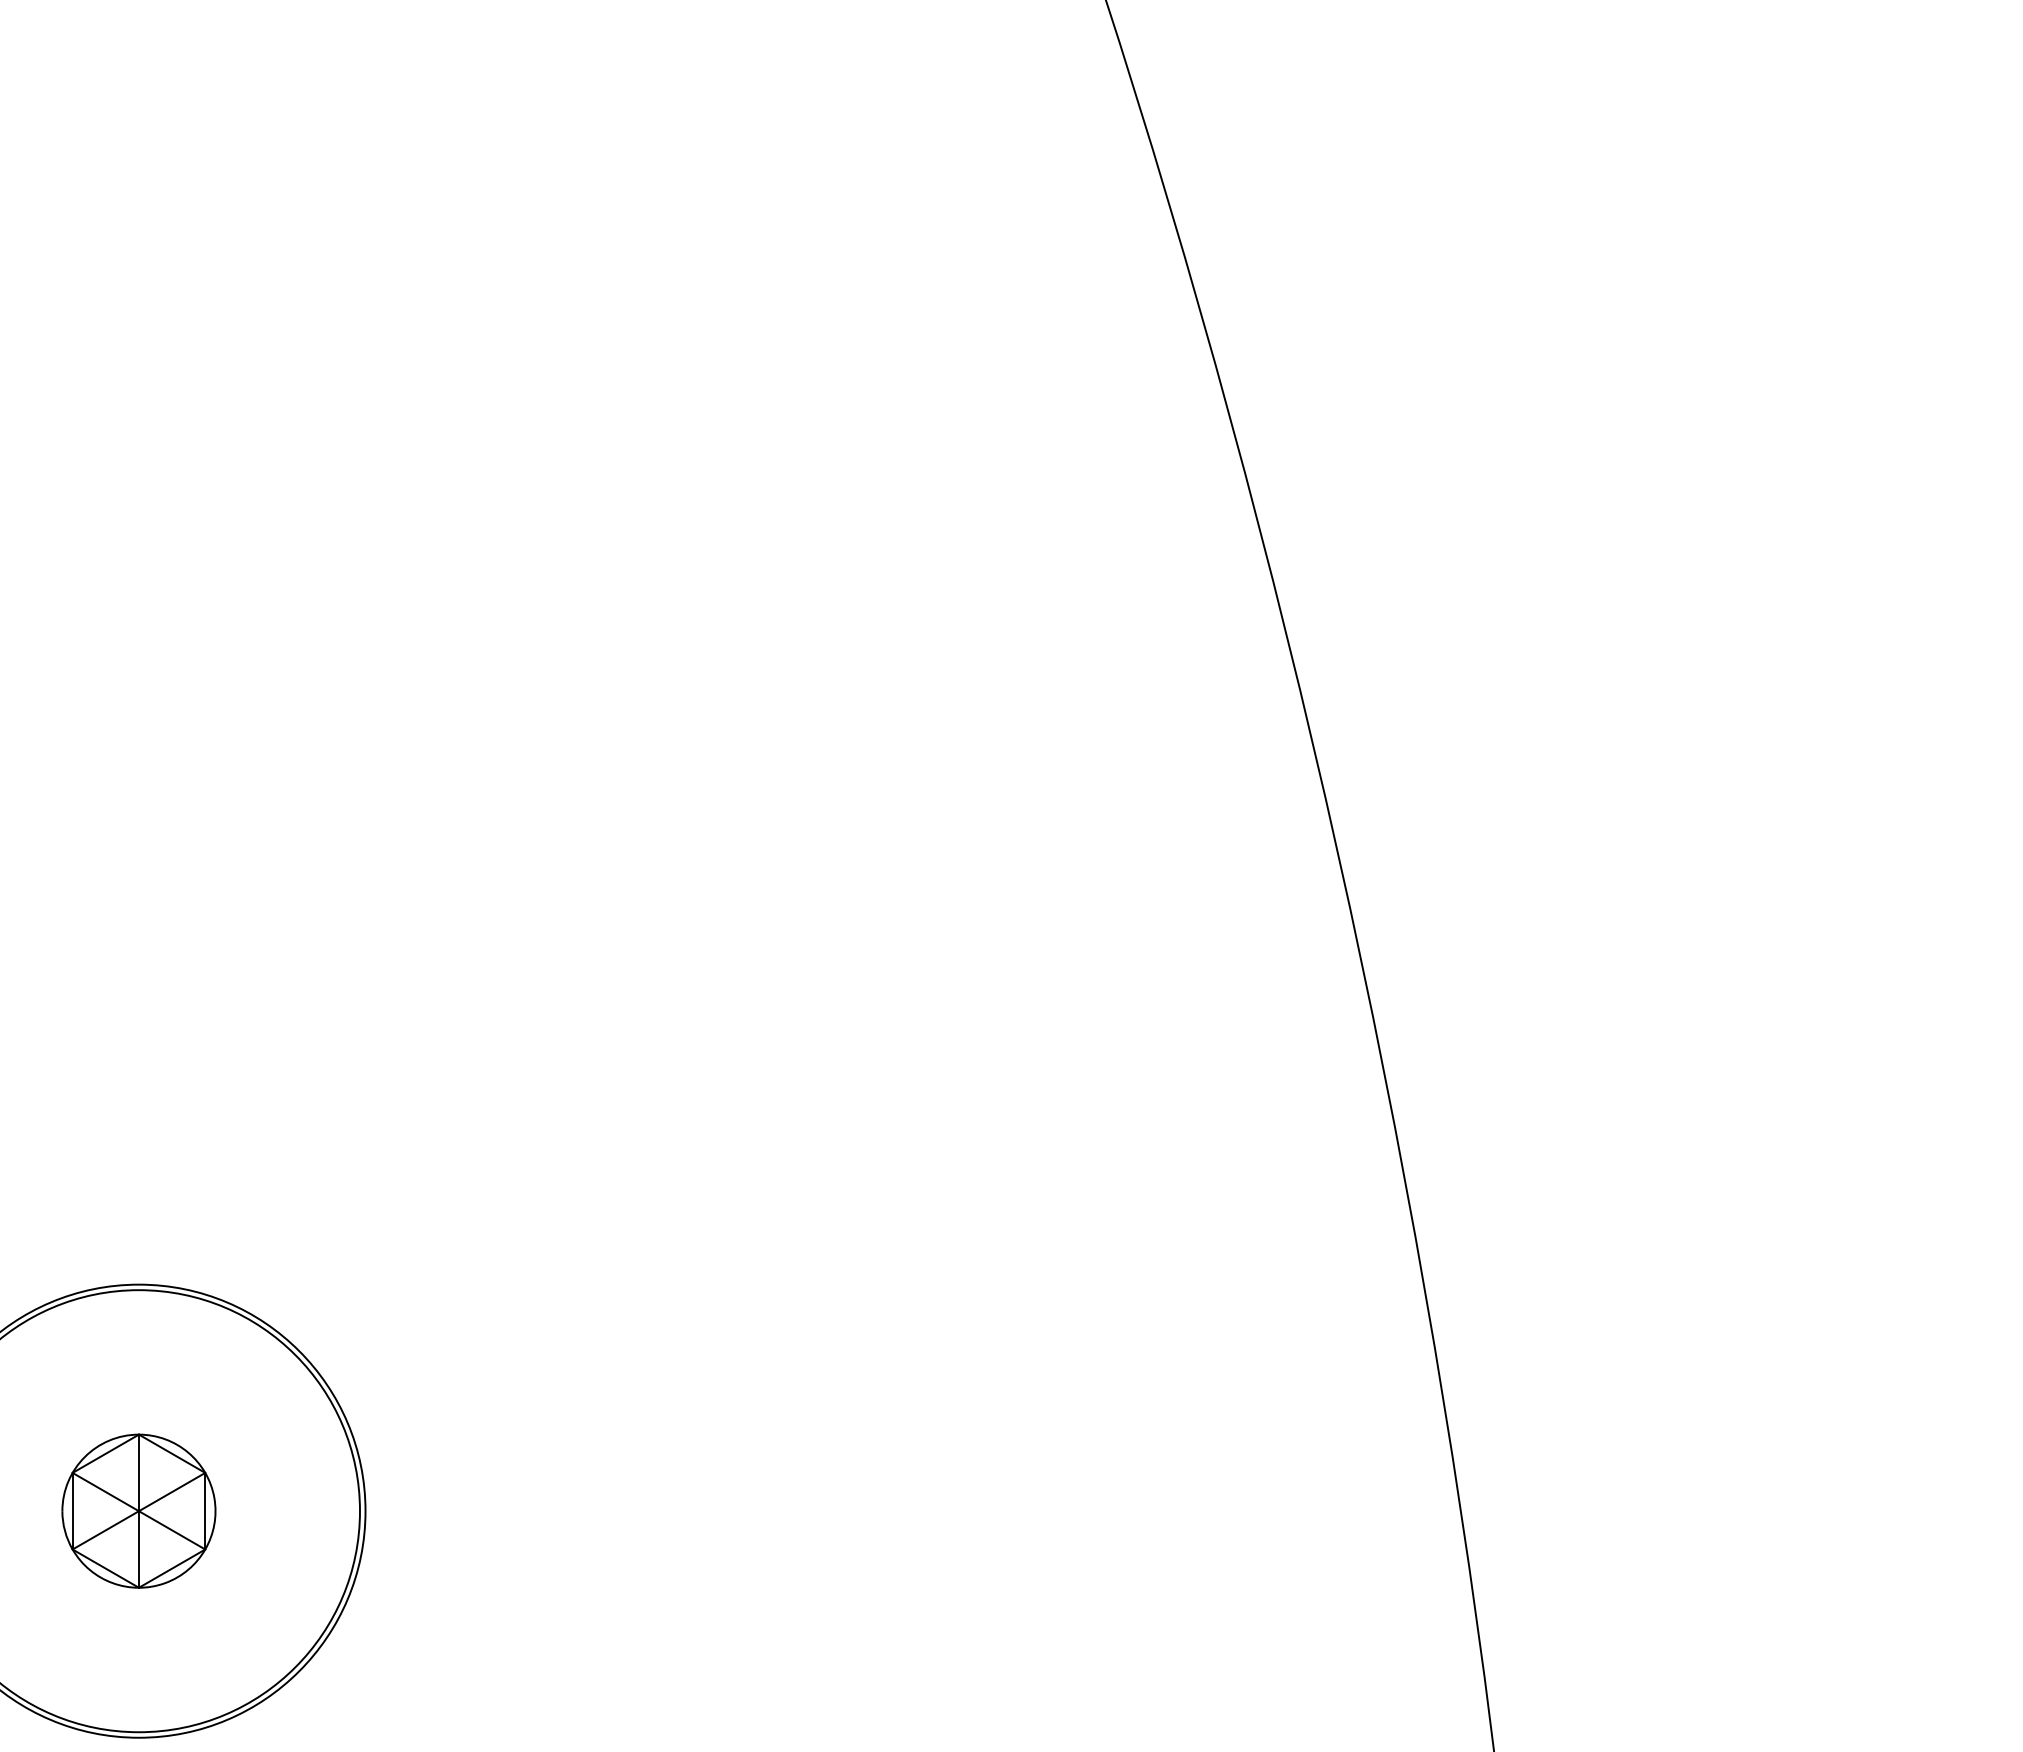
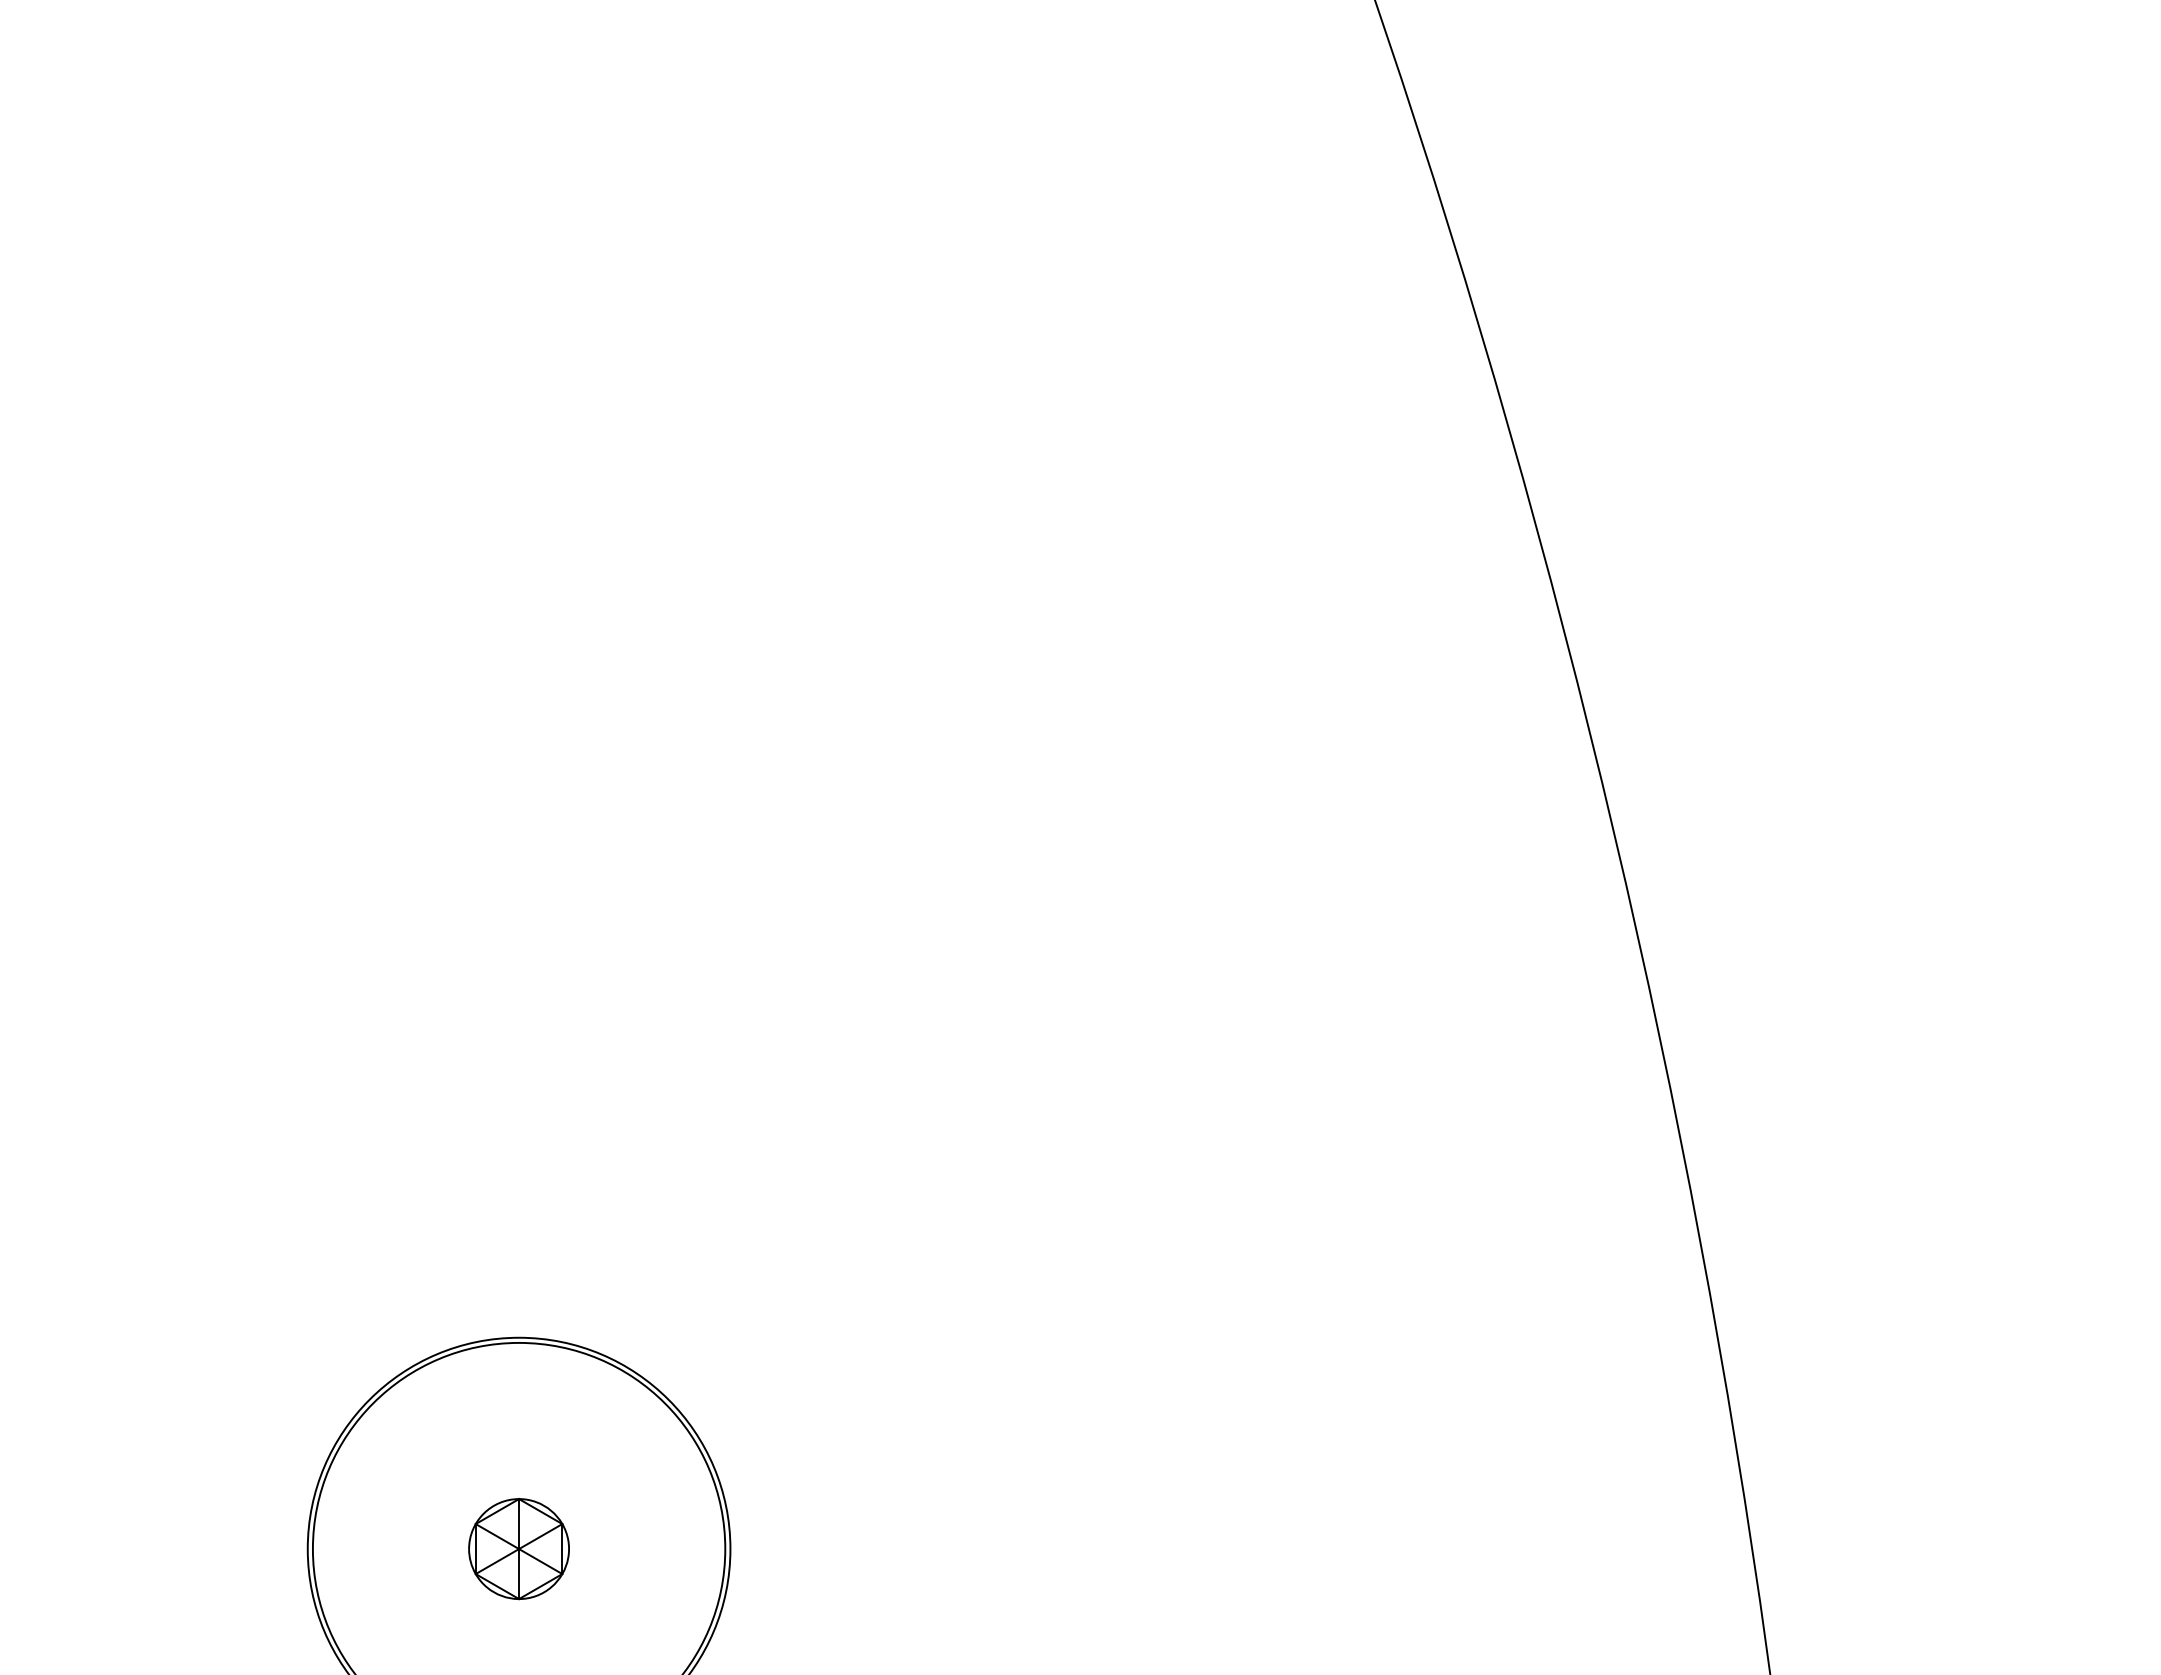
part: (138, 1510) -> (518, 1548), size x0.7

